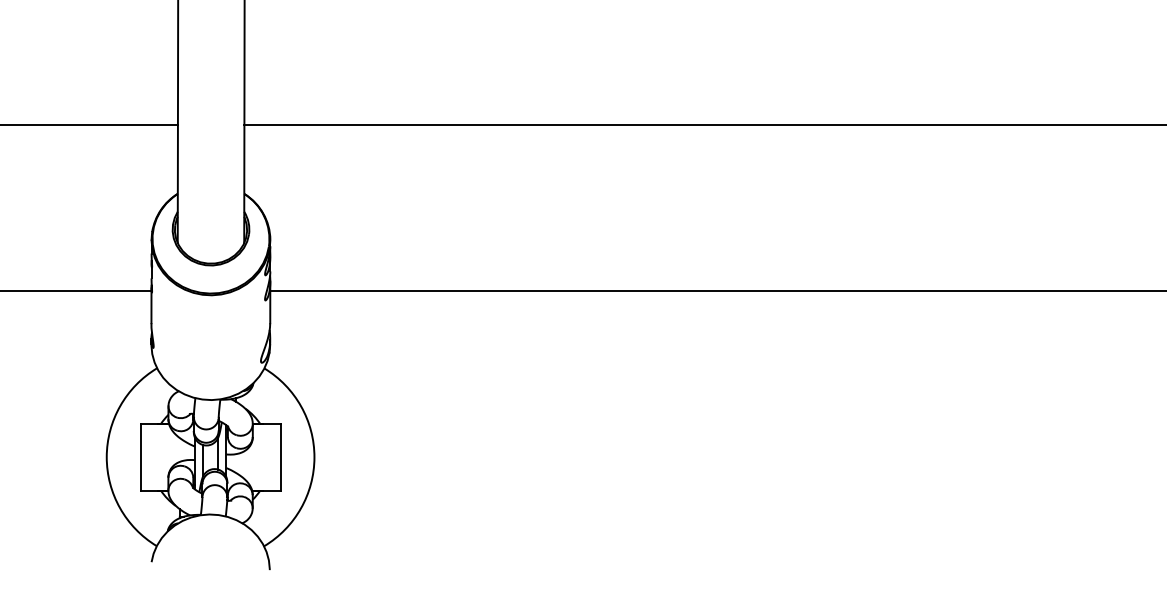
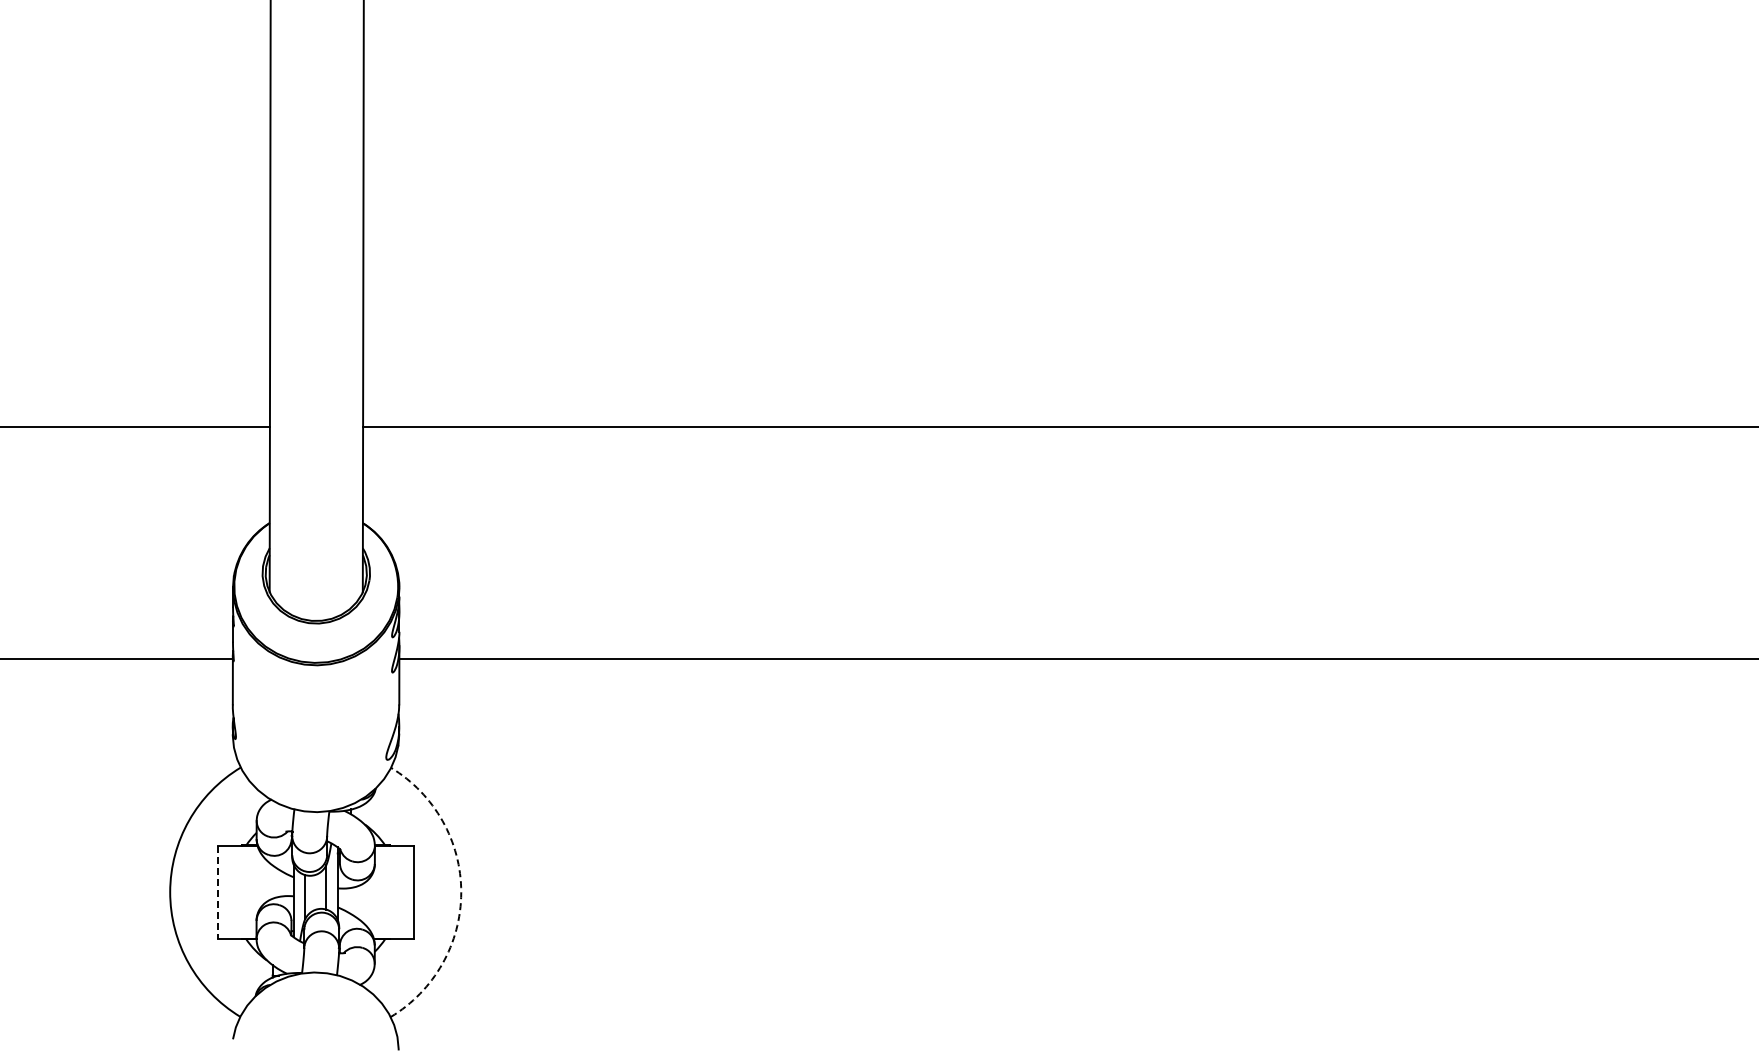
line: (140, 457) -> (217, 892), solid -> dashed
arc: (314, 457) -> (461, 892), solid -> dashed

